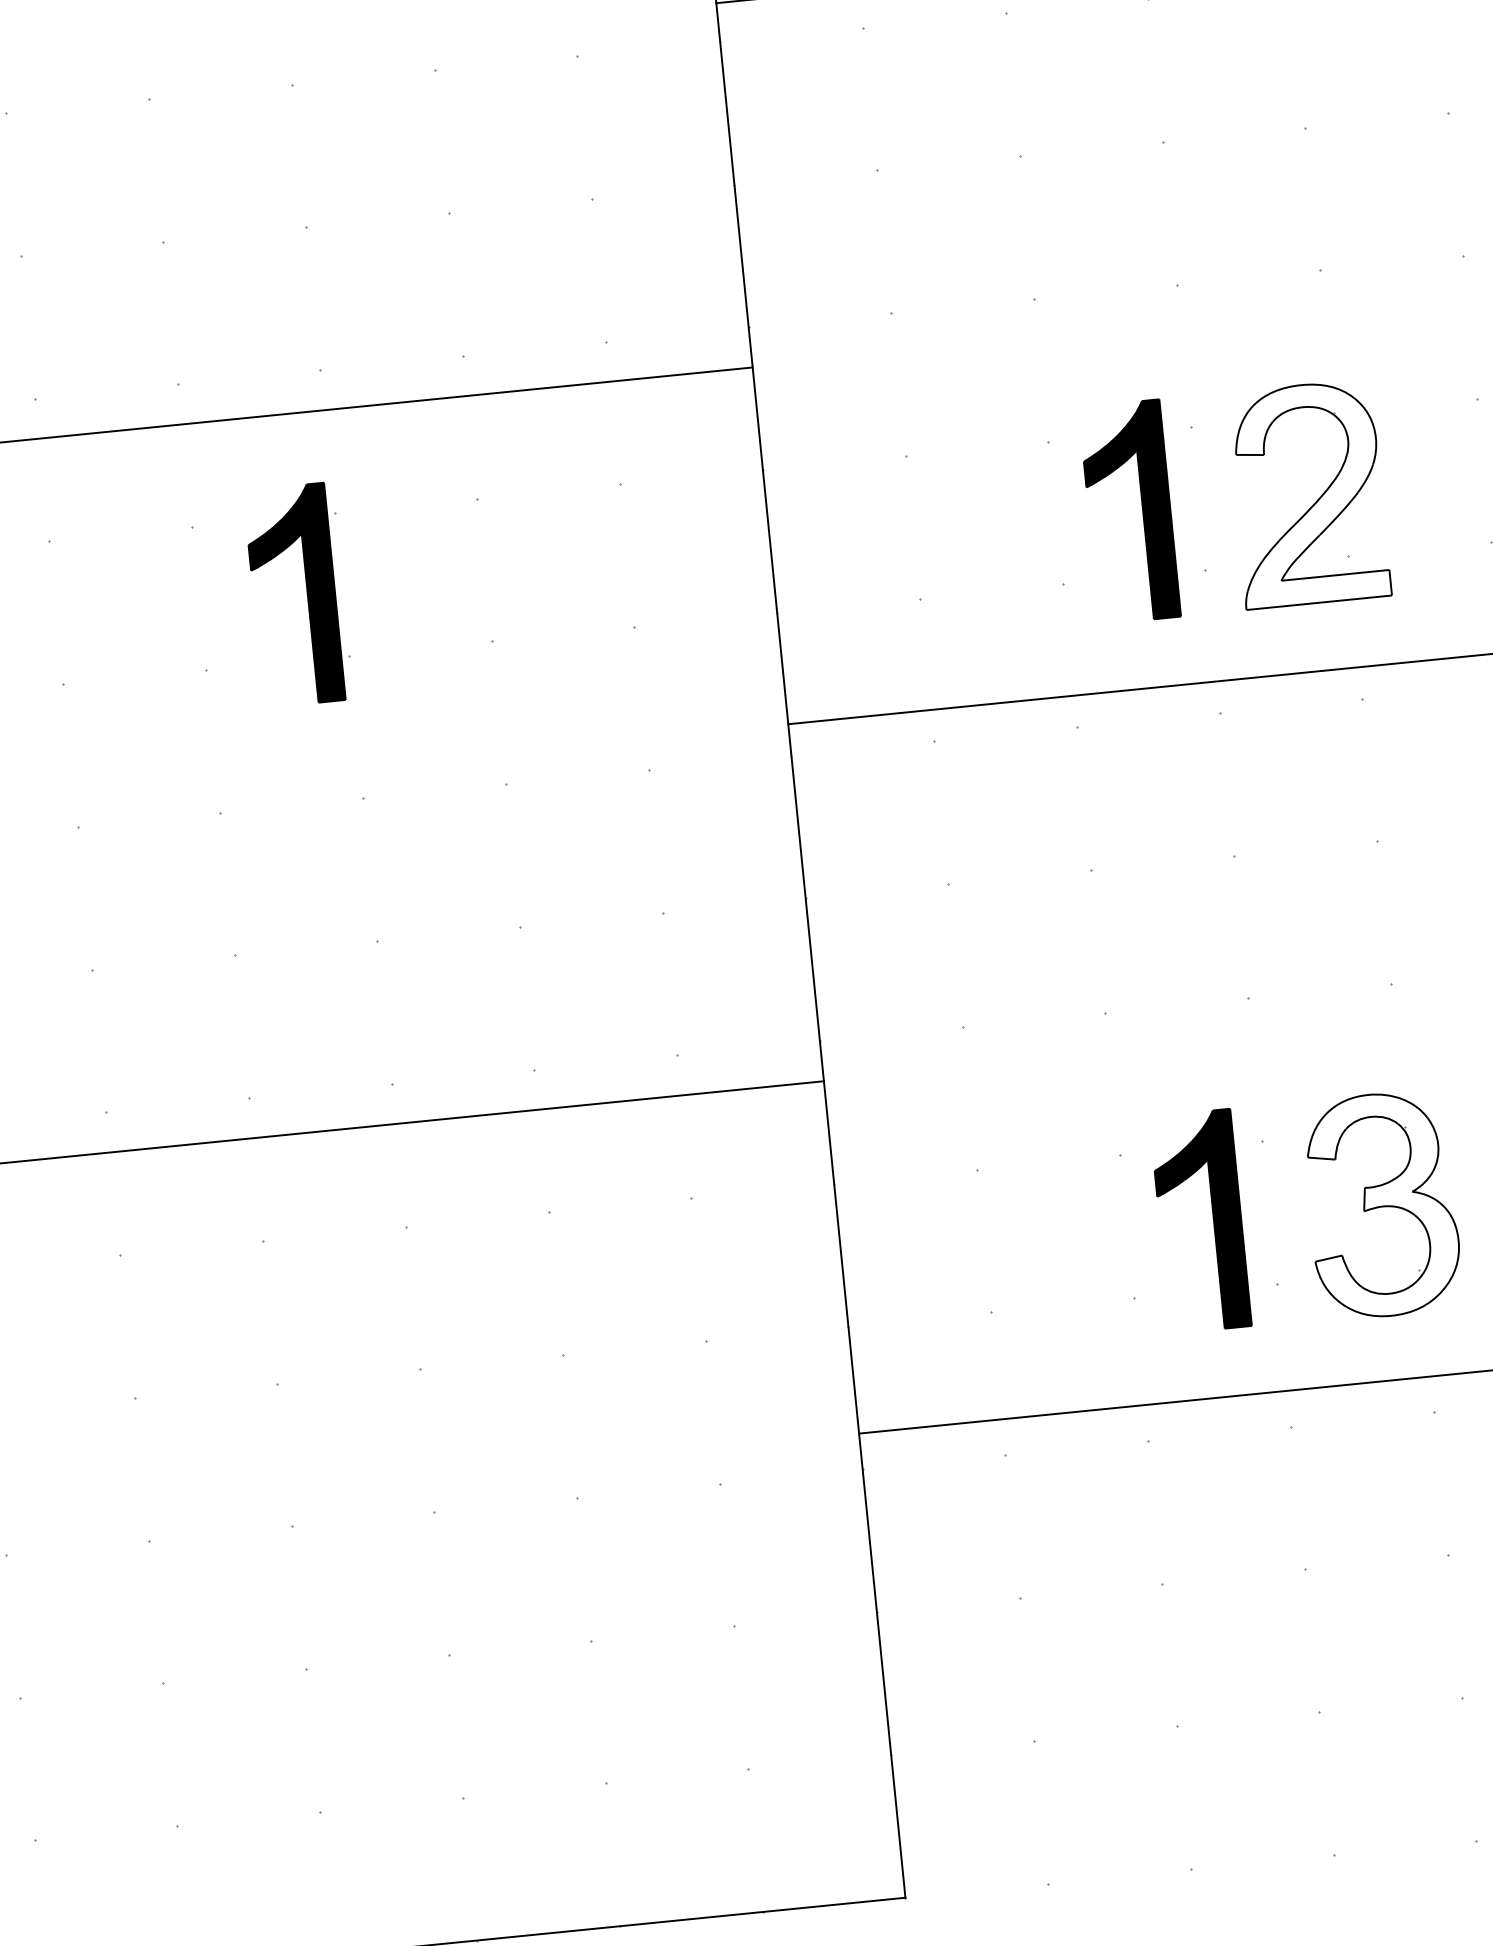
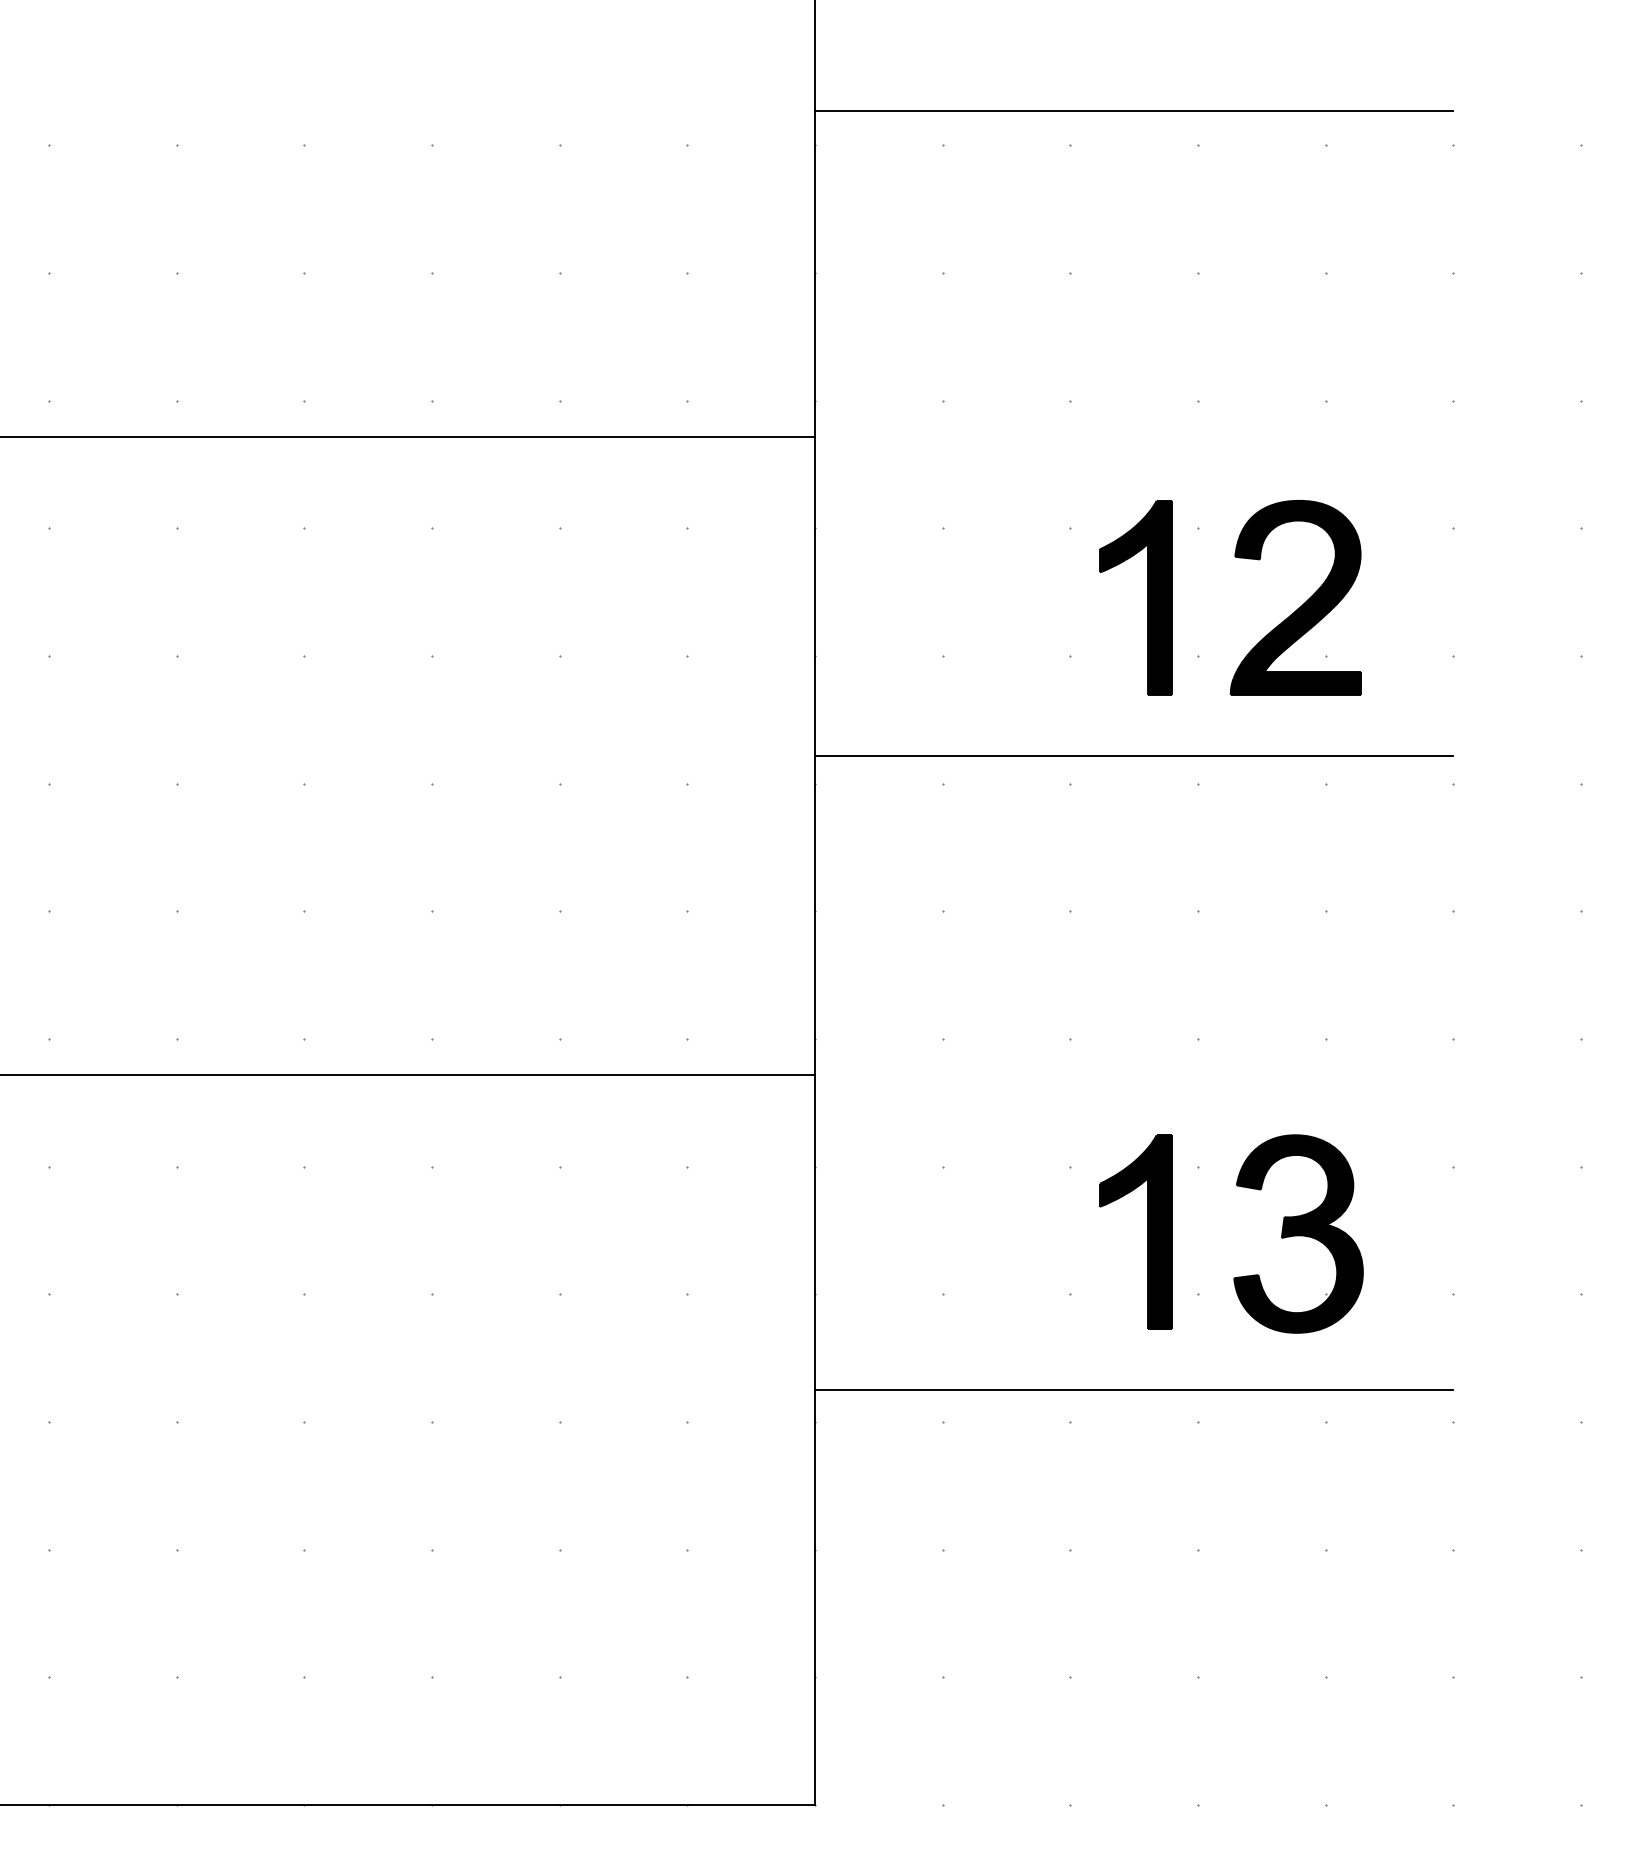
fill: (1307, 493) -> (1295, 597), added
part: (307, 593) -> (400, 597), removed
fill: (1382, 1204) -> (1298, 1233), added

